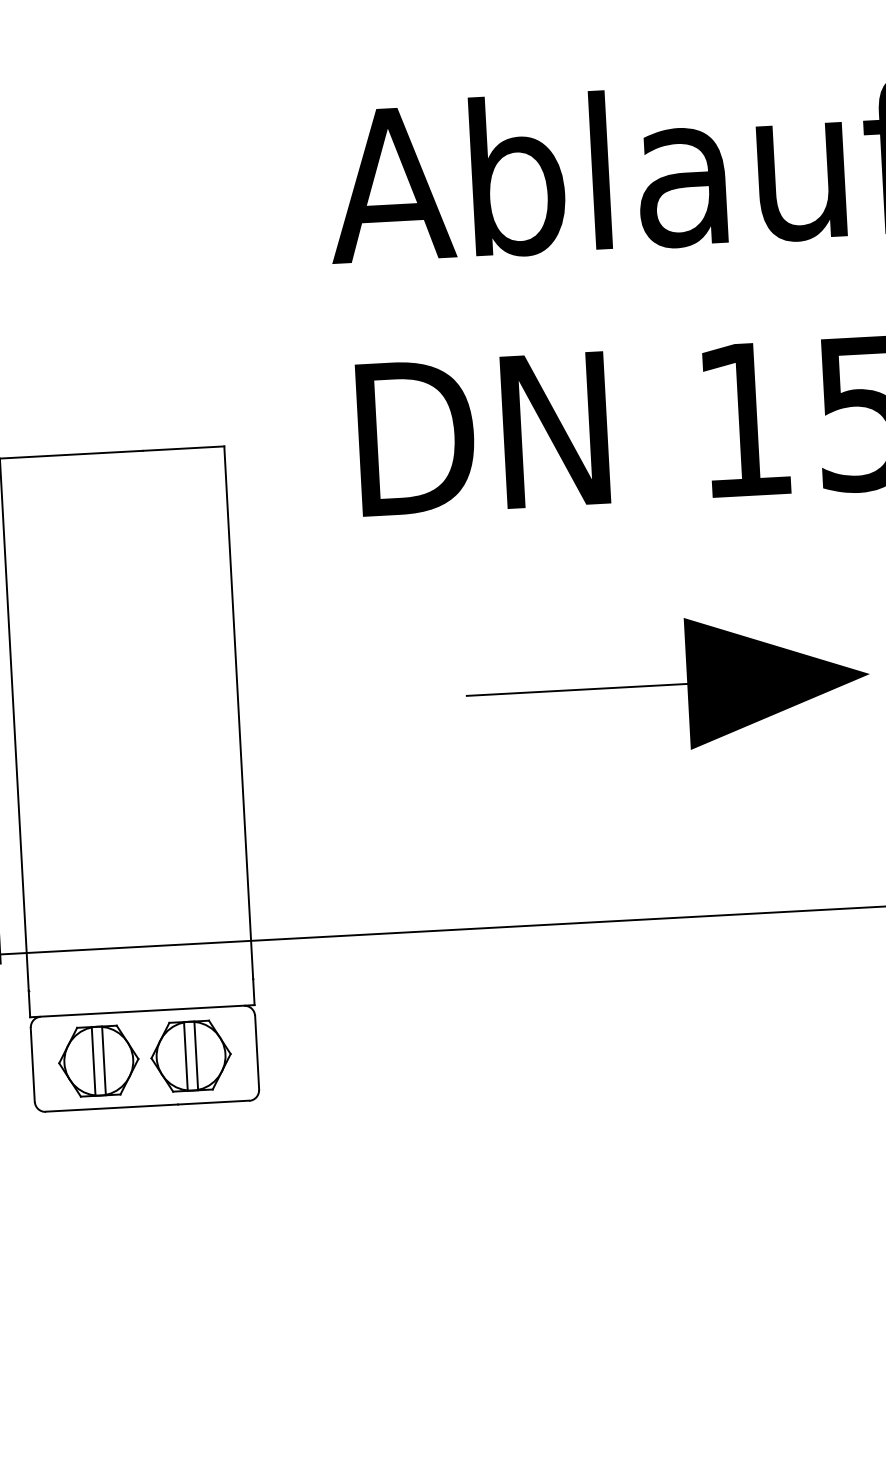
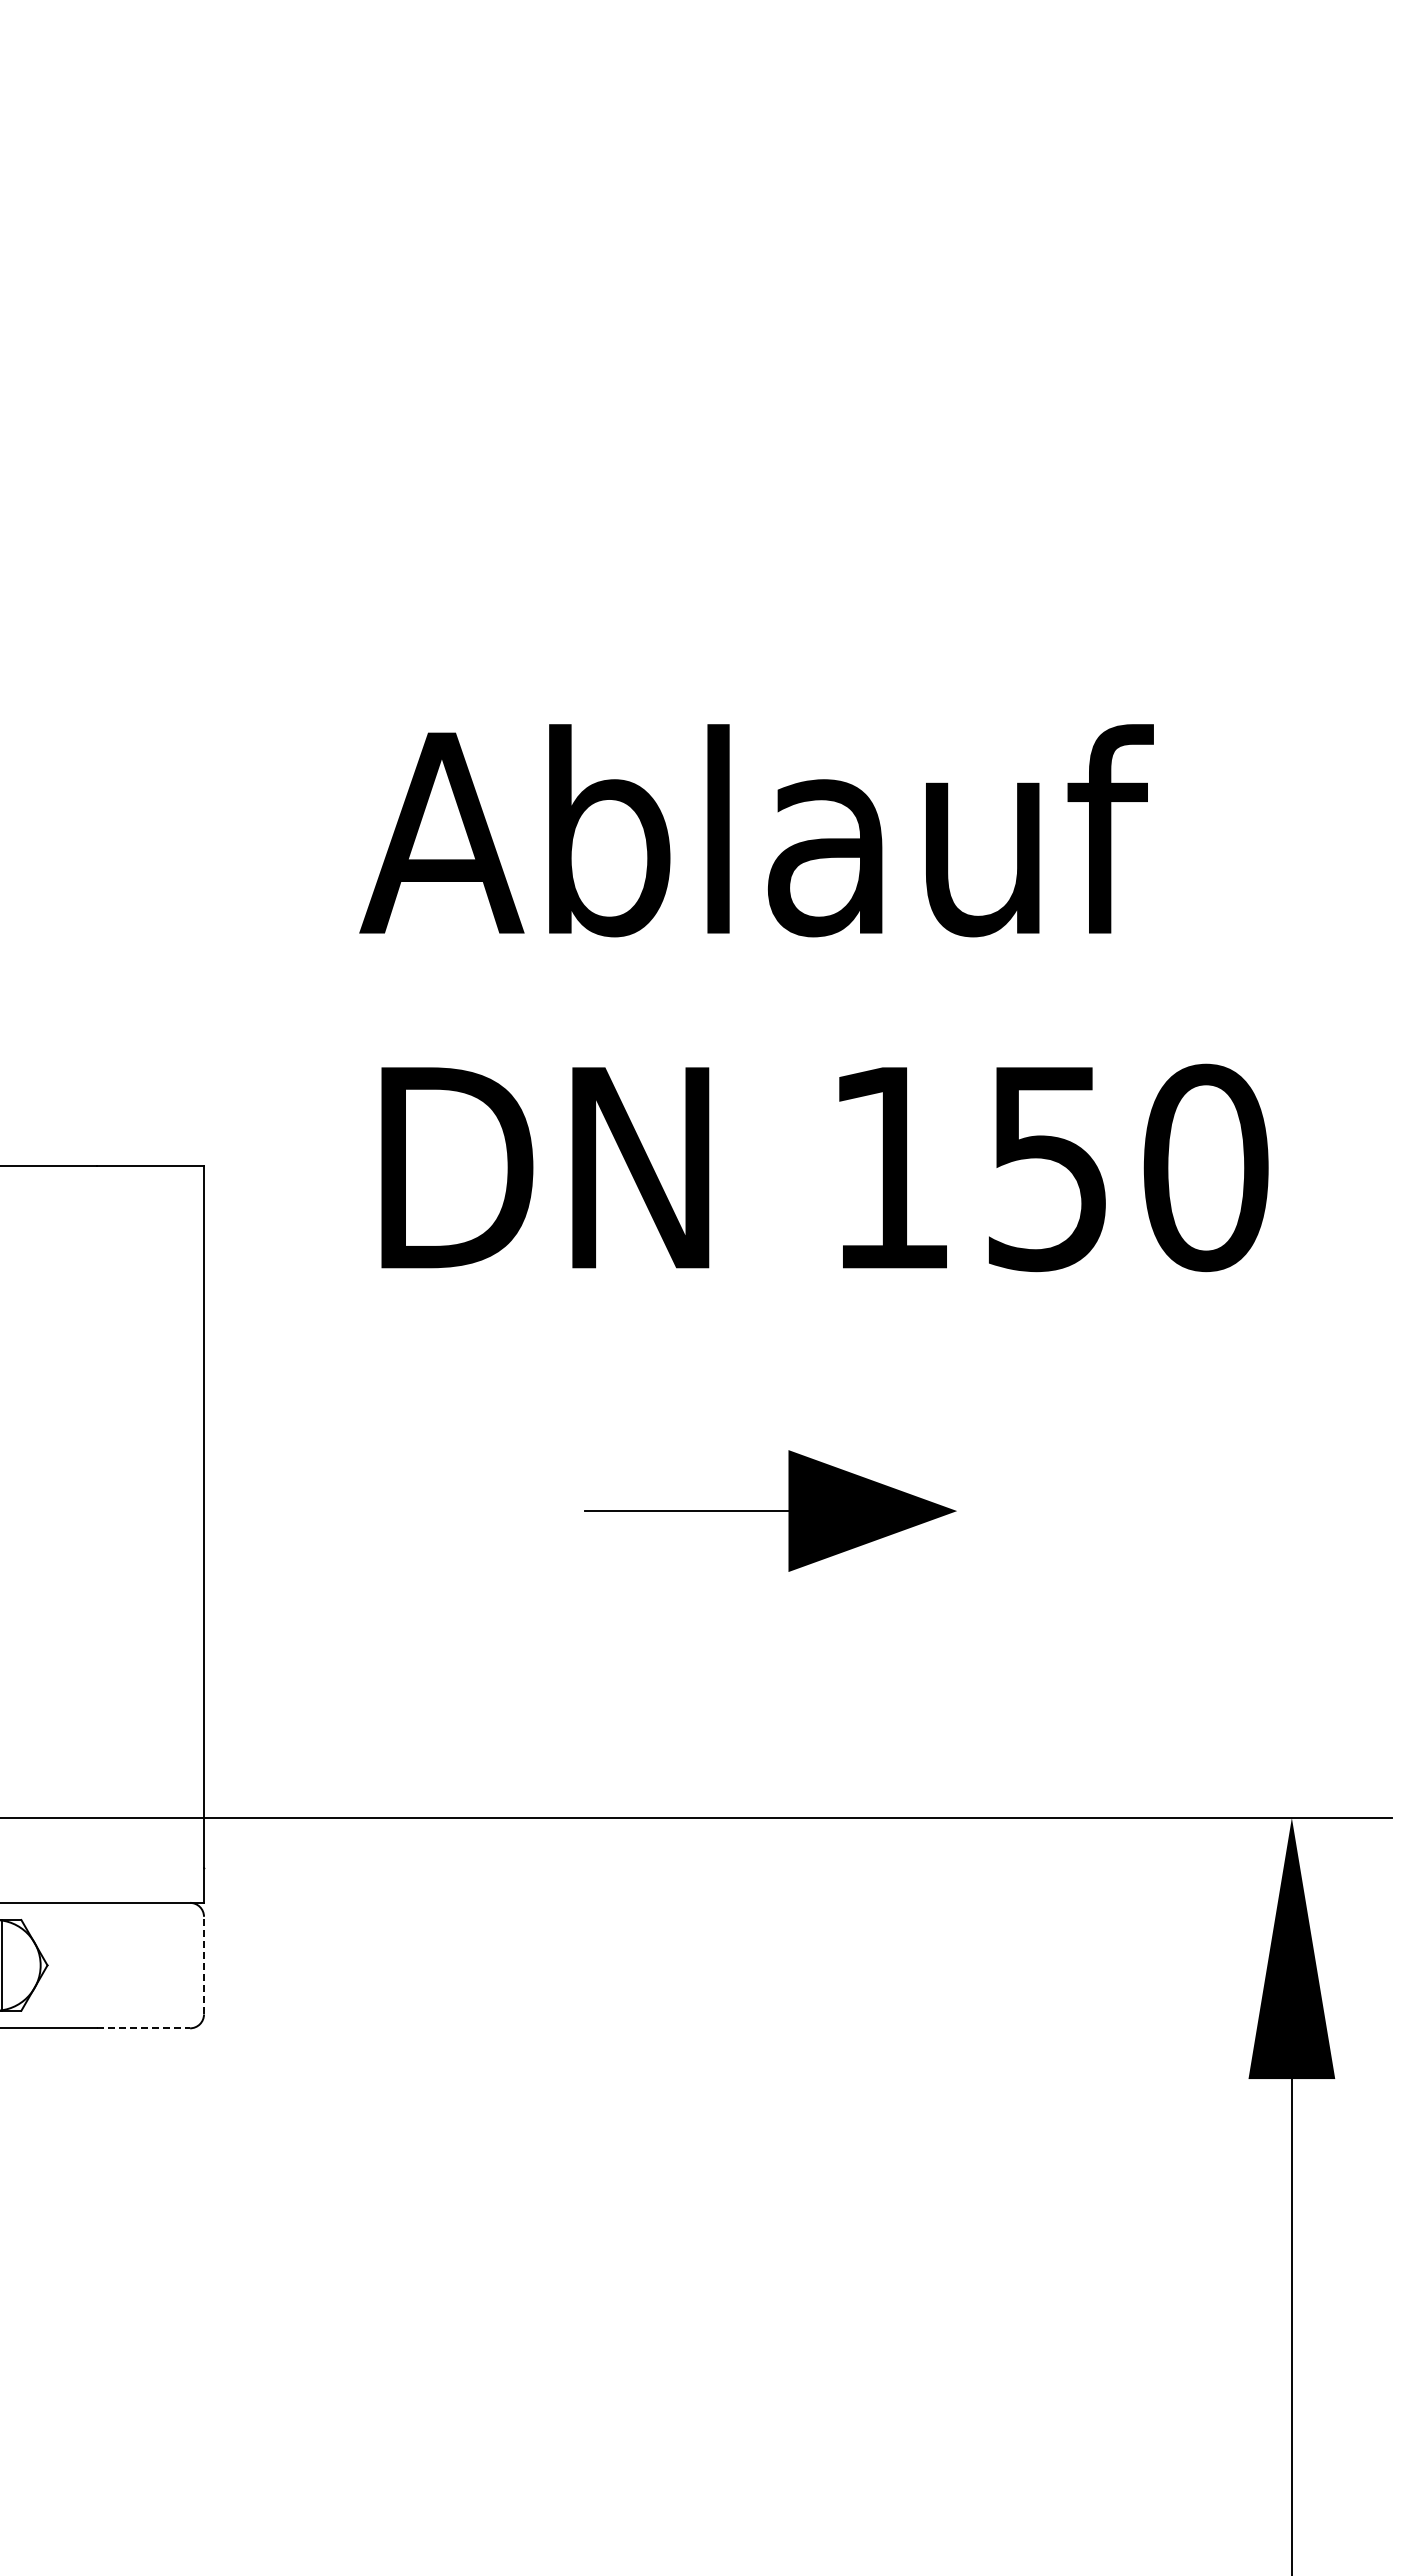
part: (667, 684) -> (770, 1510), size x0.7
line: (257, 1052) -> (204, 1965), solid -> dashed
part: (190, 1056) -> (116, 1965), removed
line: (213, 1102) -> (143, 2028), solid -> dashed

